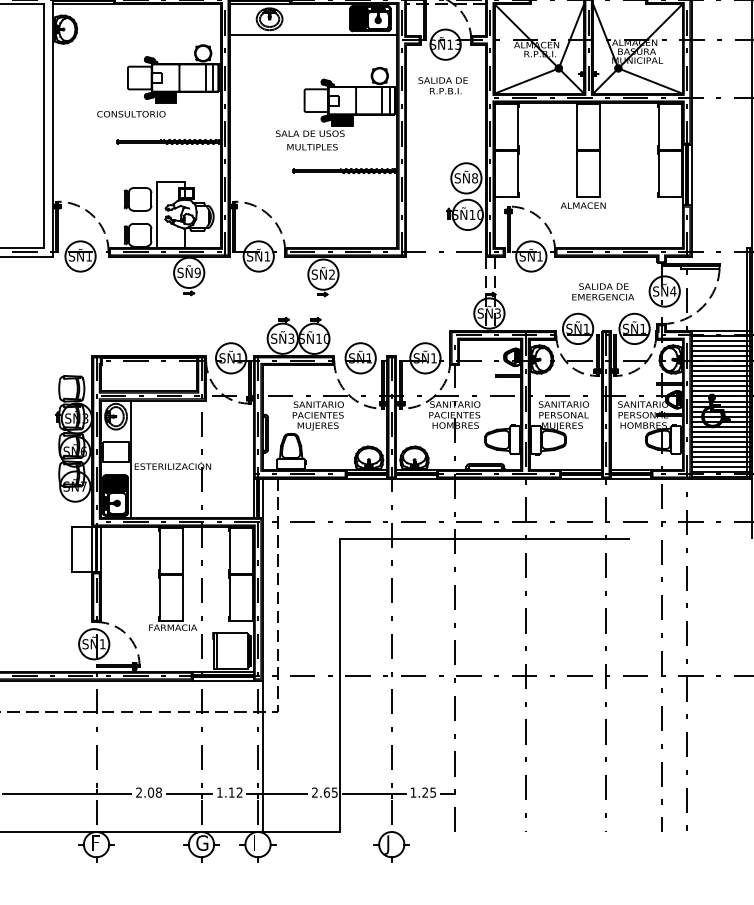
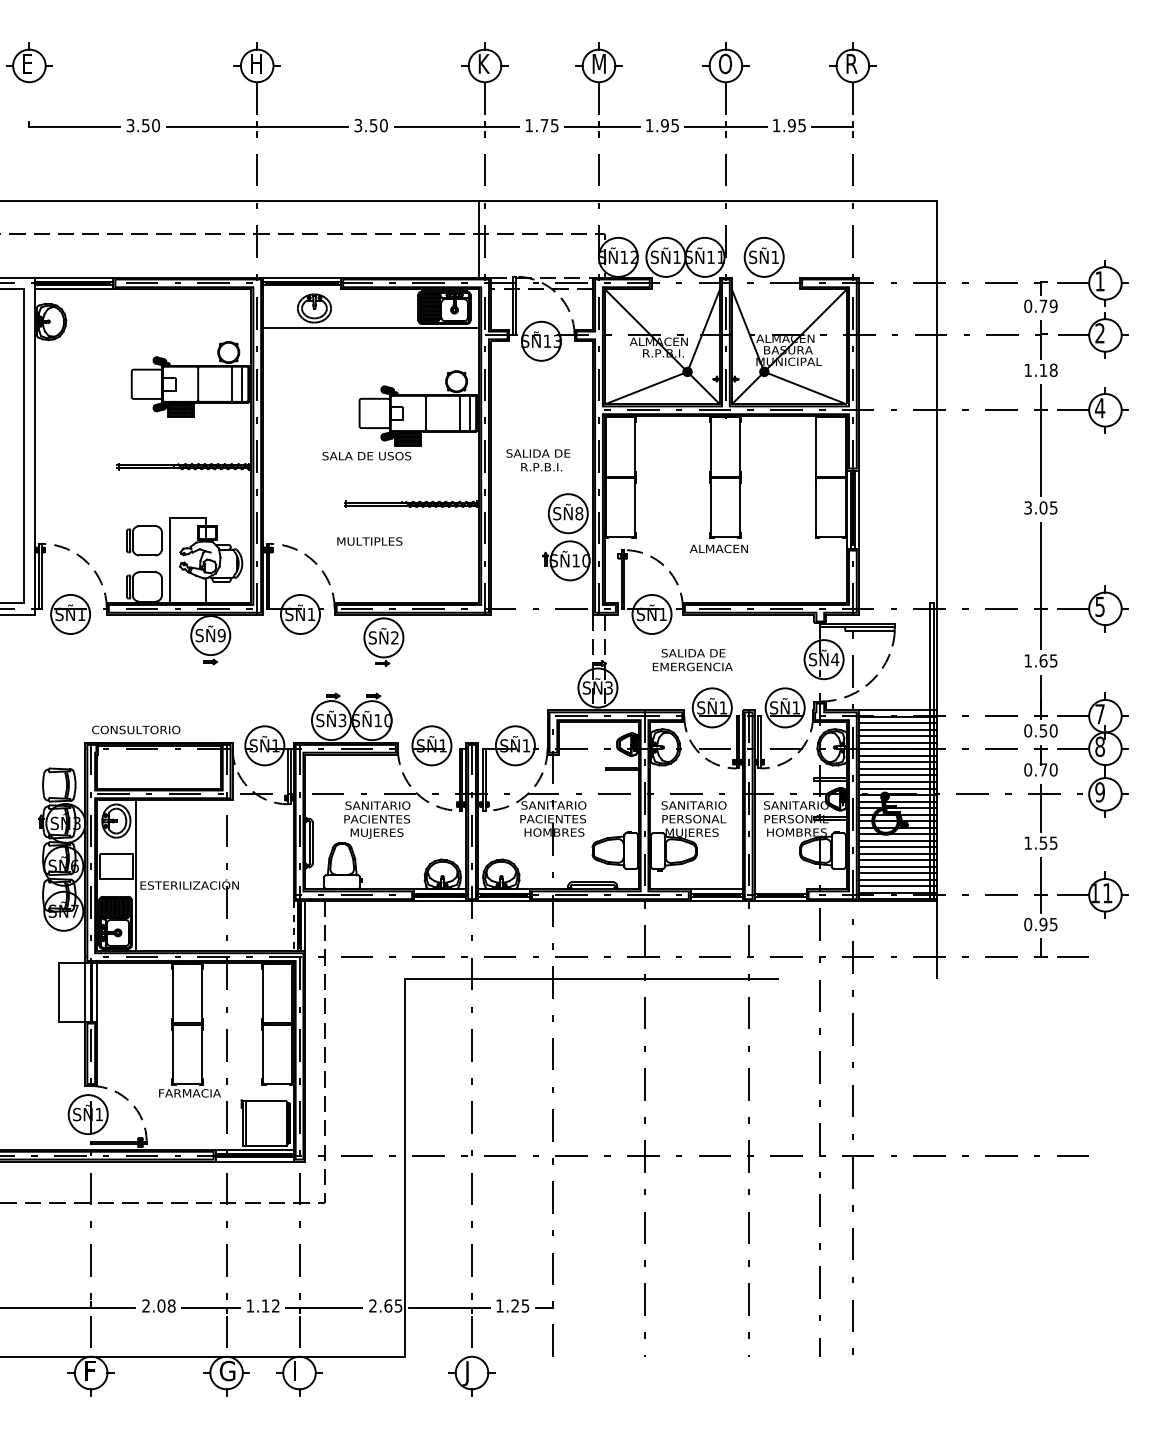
line: (260, 4) -> (302, 289), removed
text: (443, 85) -> (538, 460), moved
text: (131, 113) -> (136, 729), moved
text: (312, 147) -> (369, 541), moved
text: (603, 292) -> (692, 660), moved
line: (630, 469) -> (780, 889), removed
line: (253, 498) -> (293, 926), solid -> dashed
line: (262, 755) -> (305, 1258), removed

